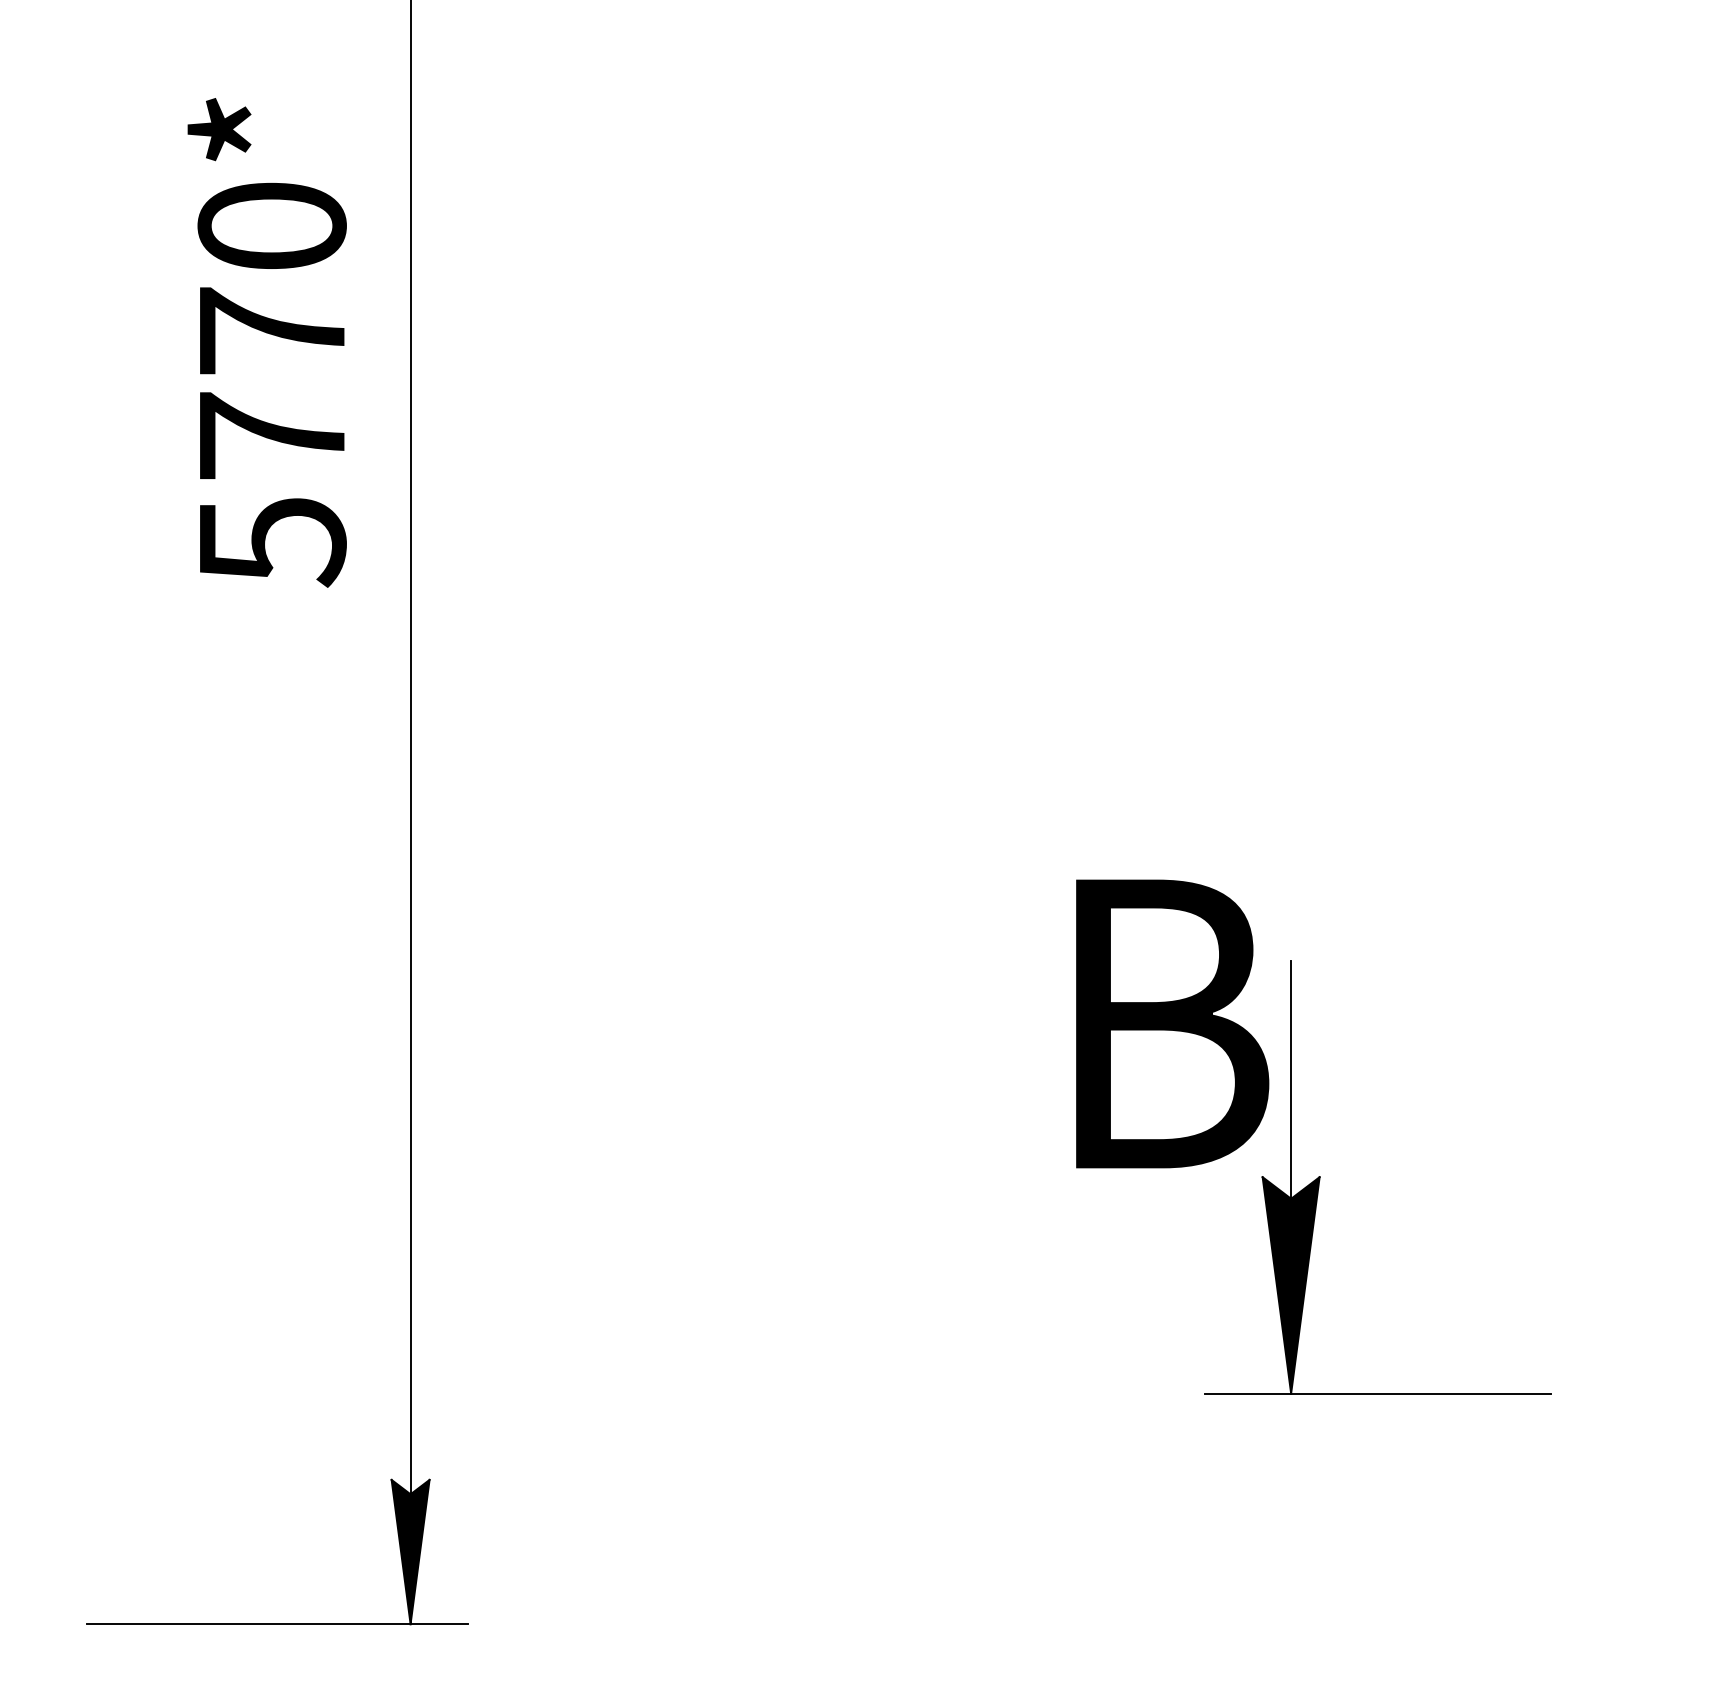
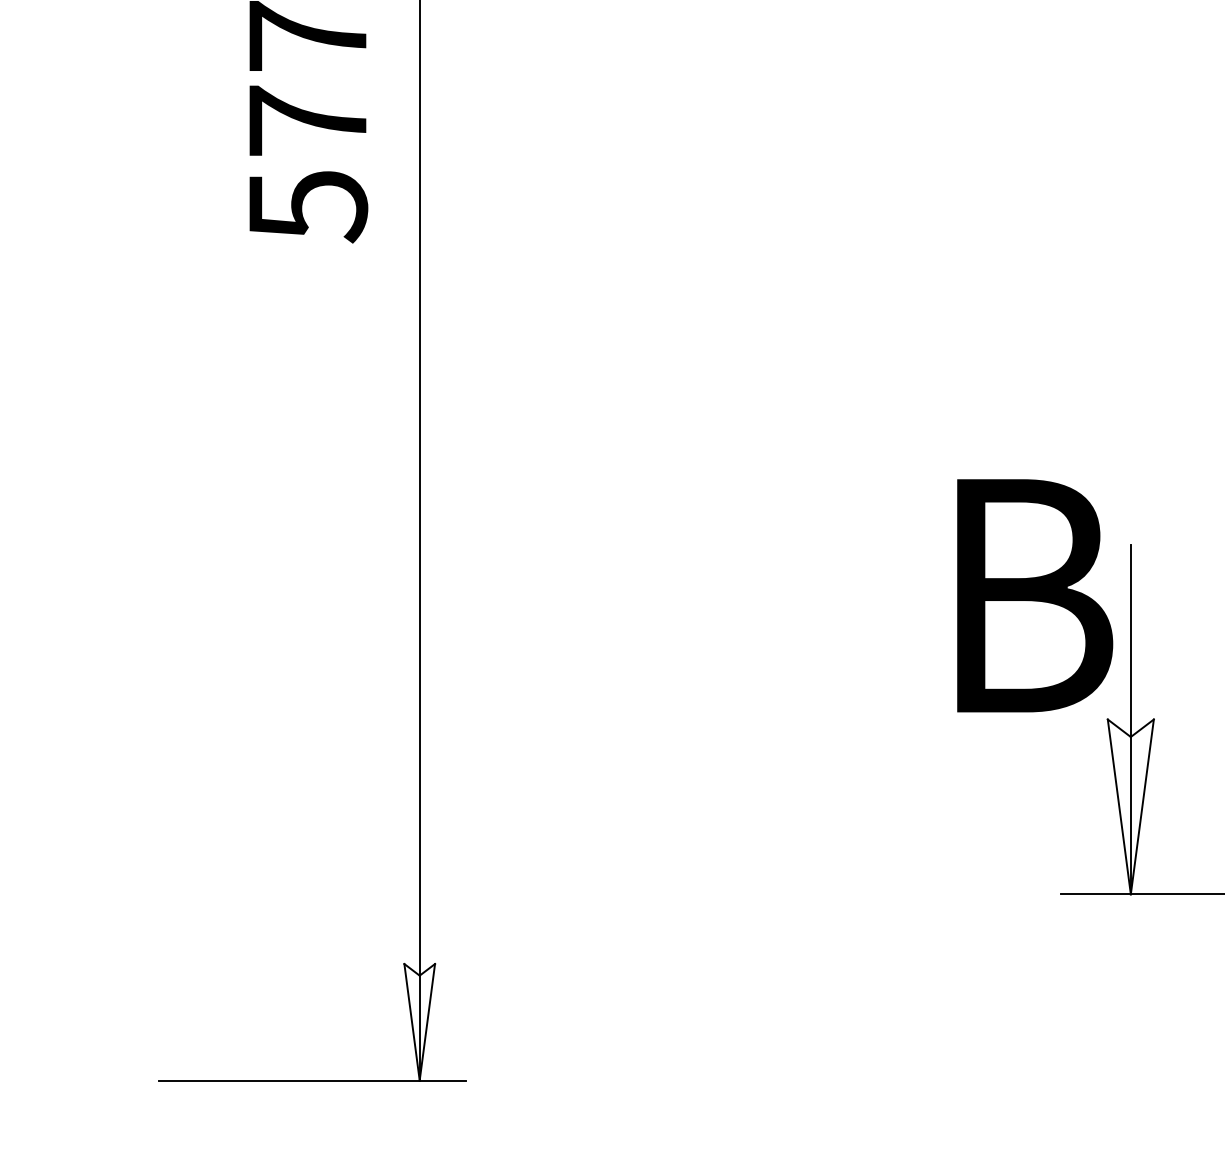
fill: (1290, 1285) -> (1130, 807), removed
fill: (410, 1551) -> (419, 1021), removed

